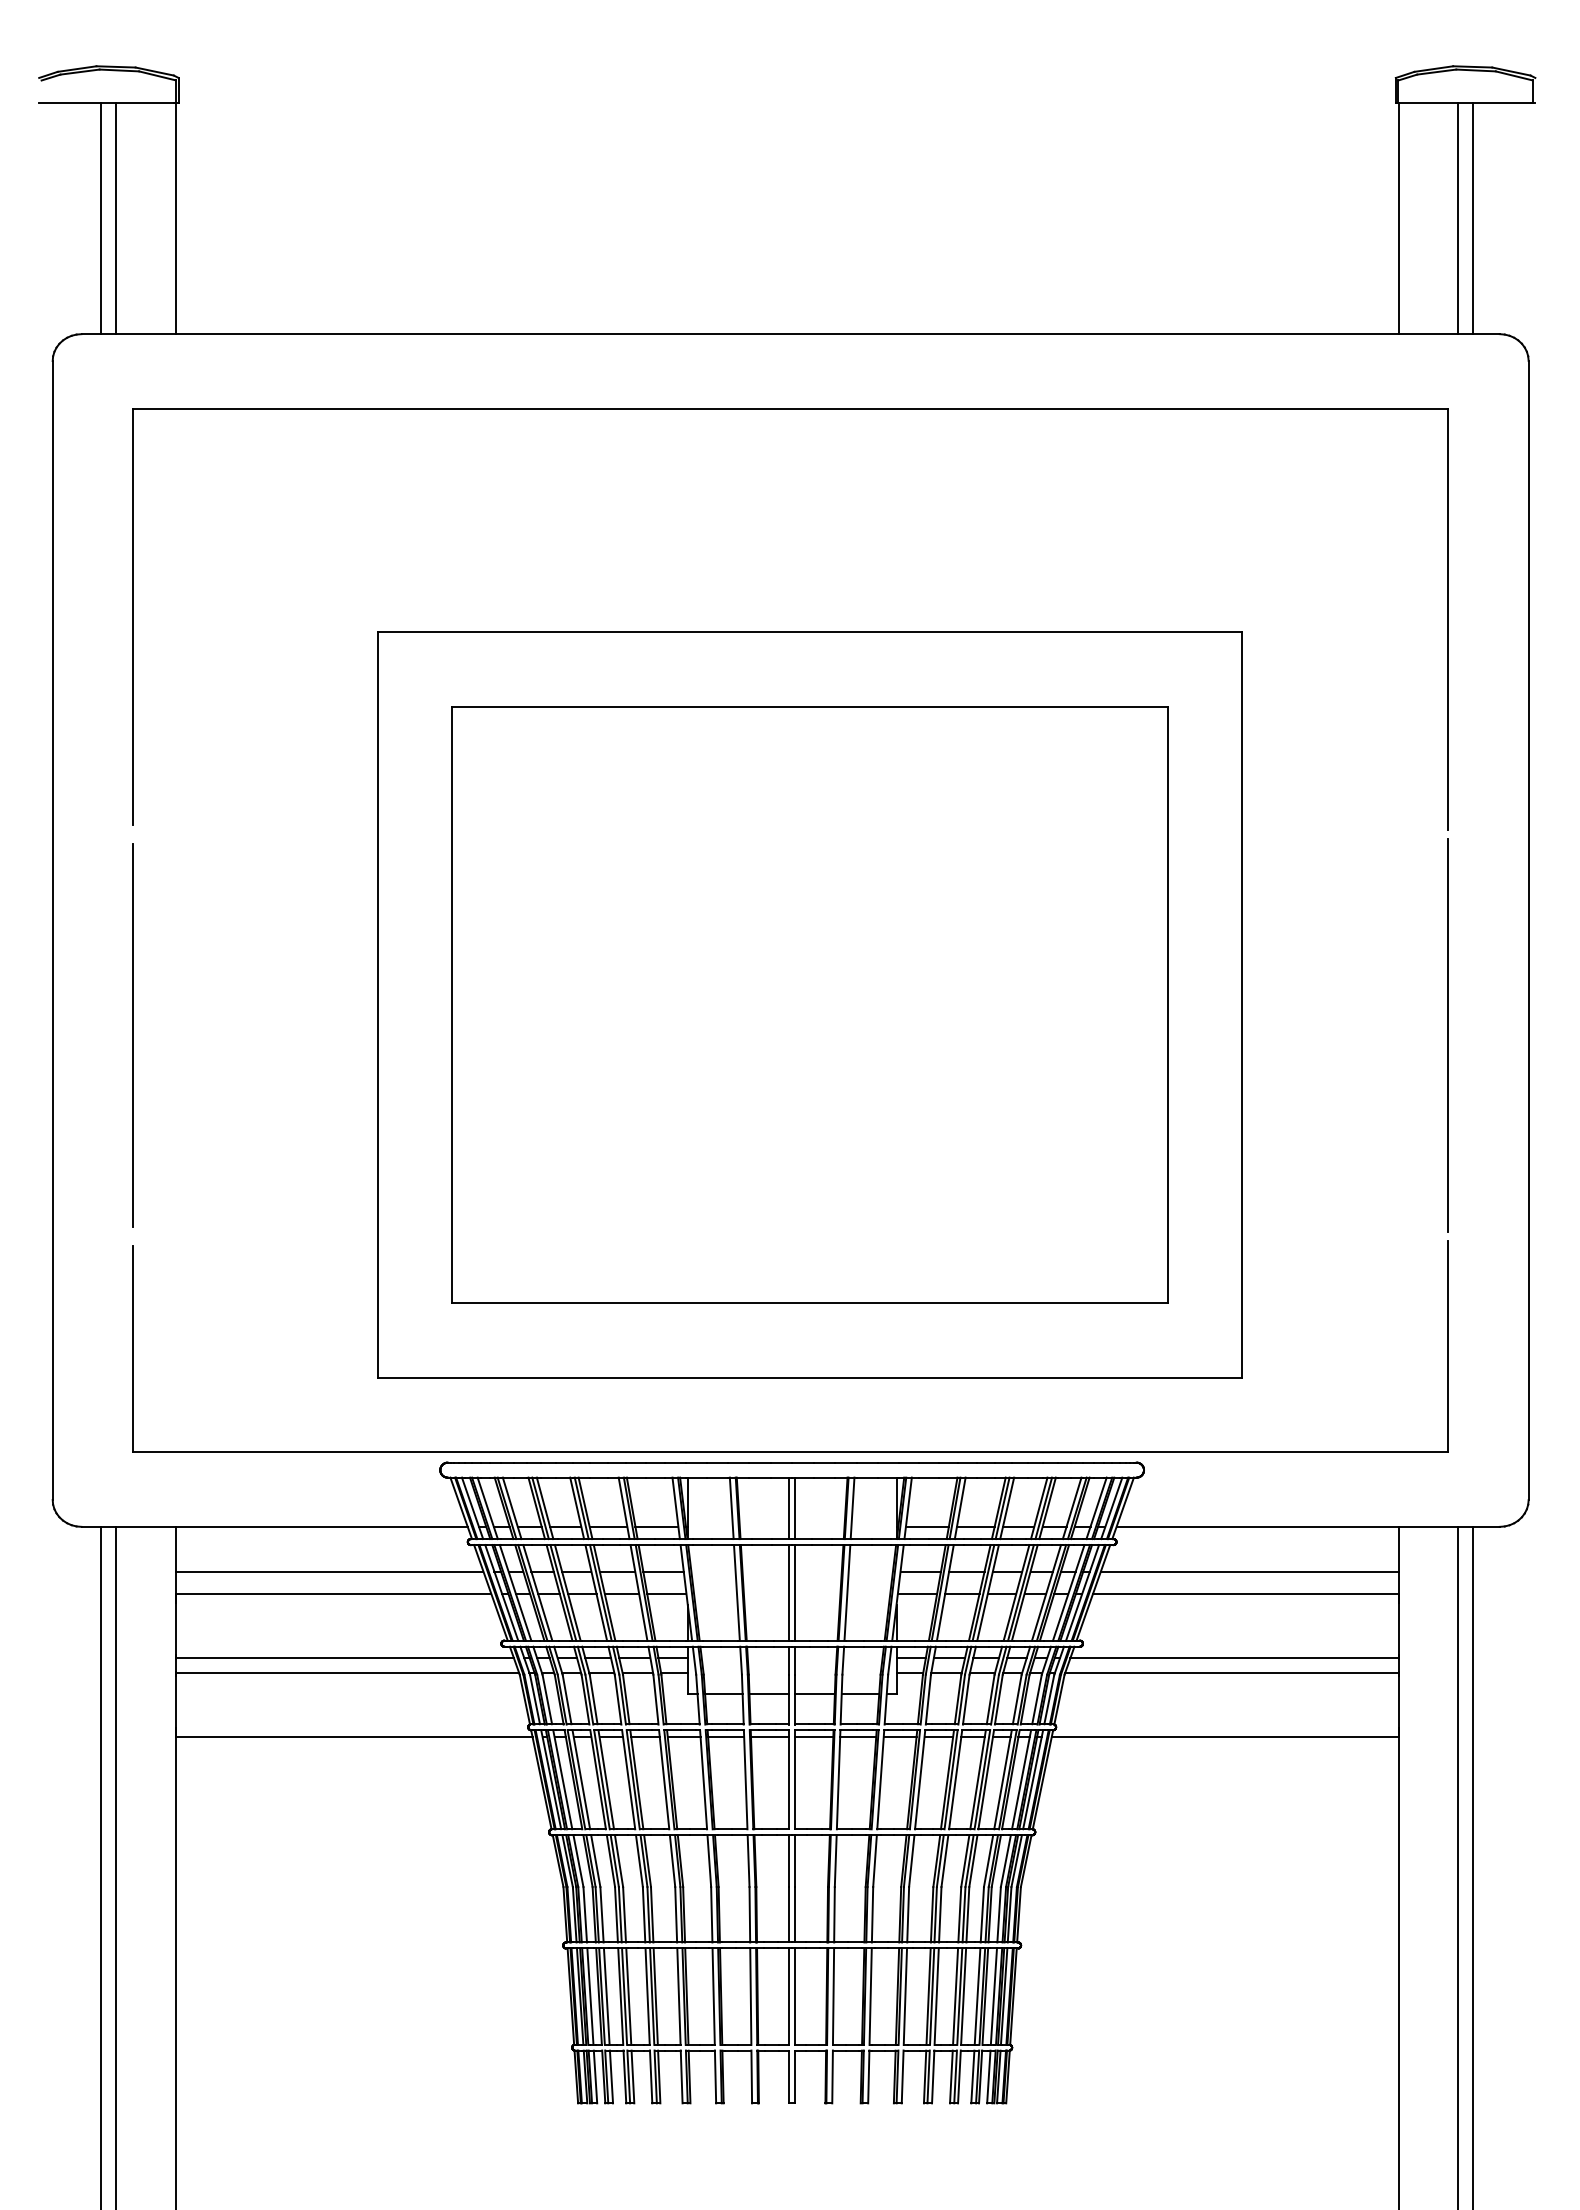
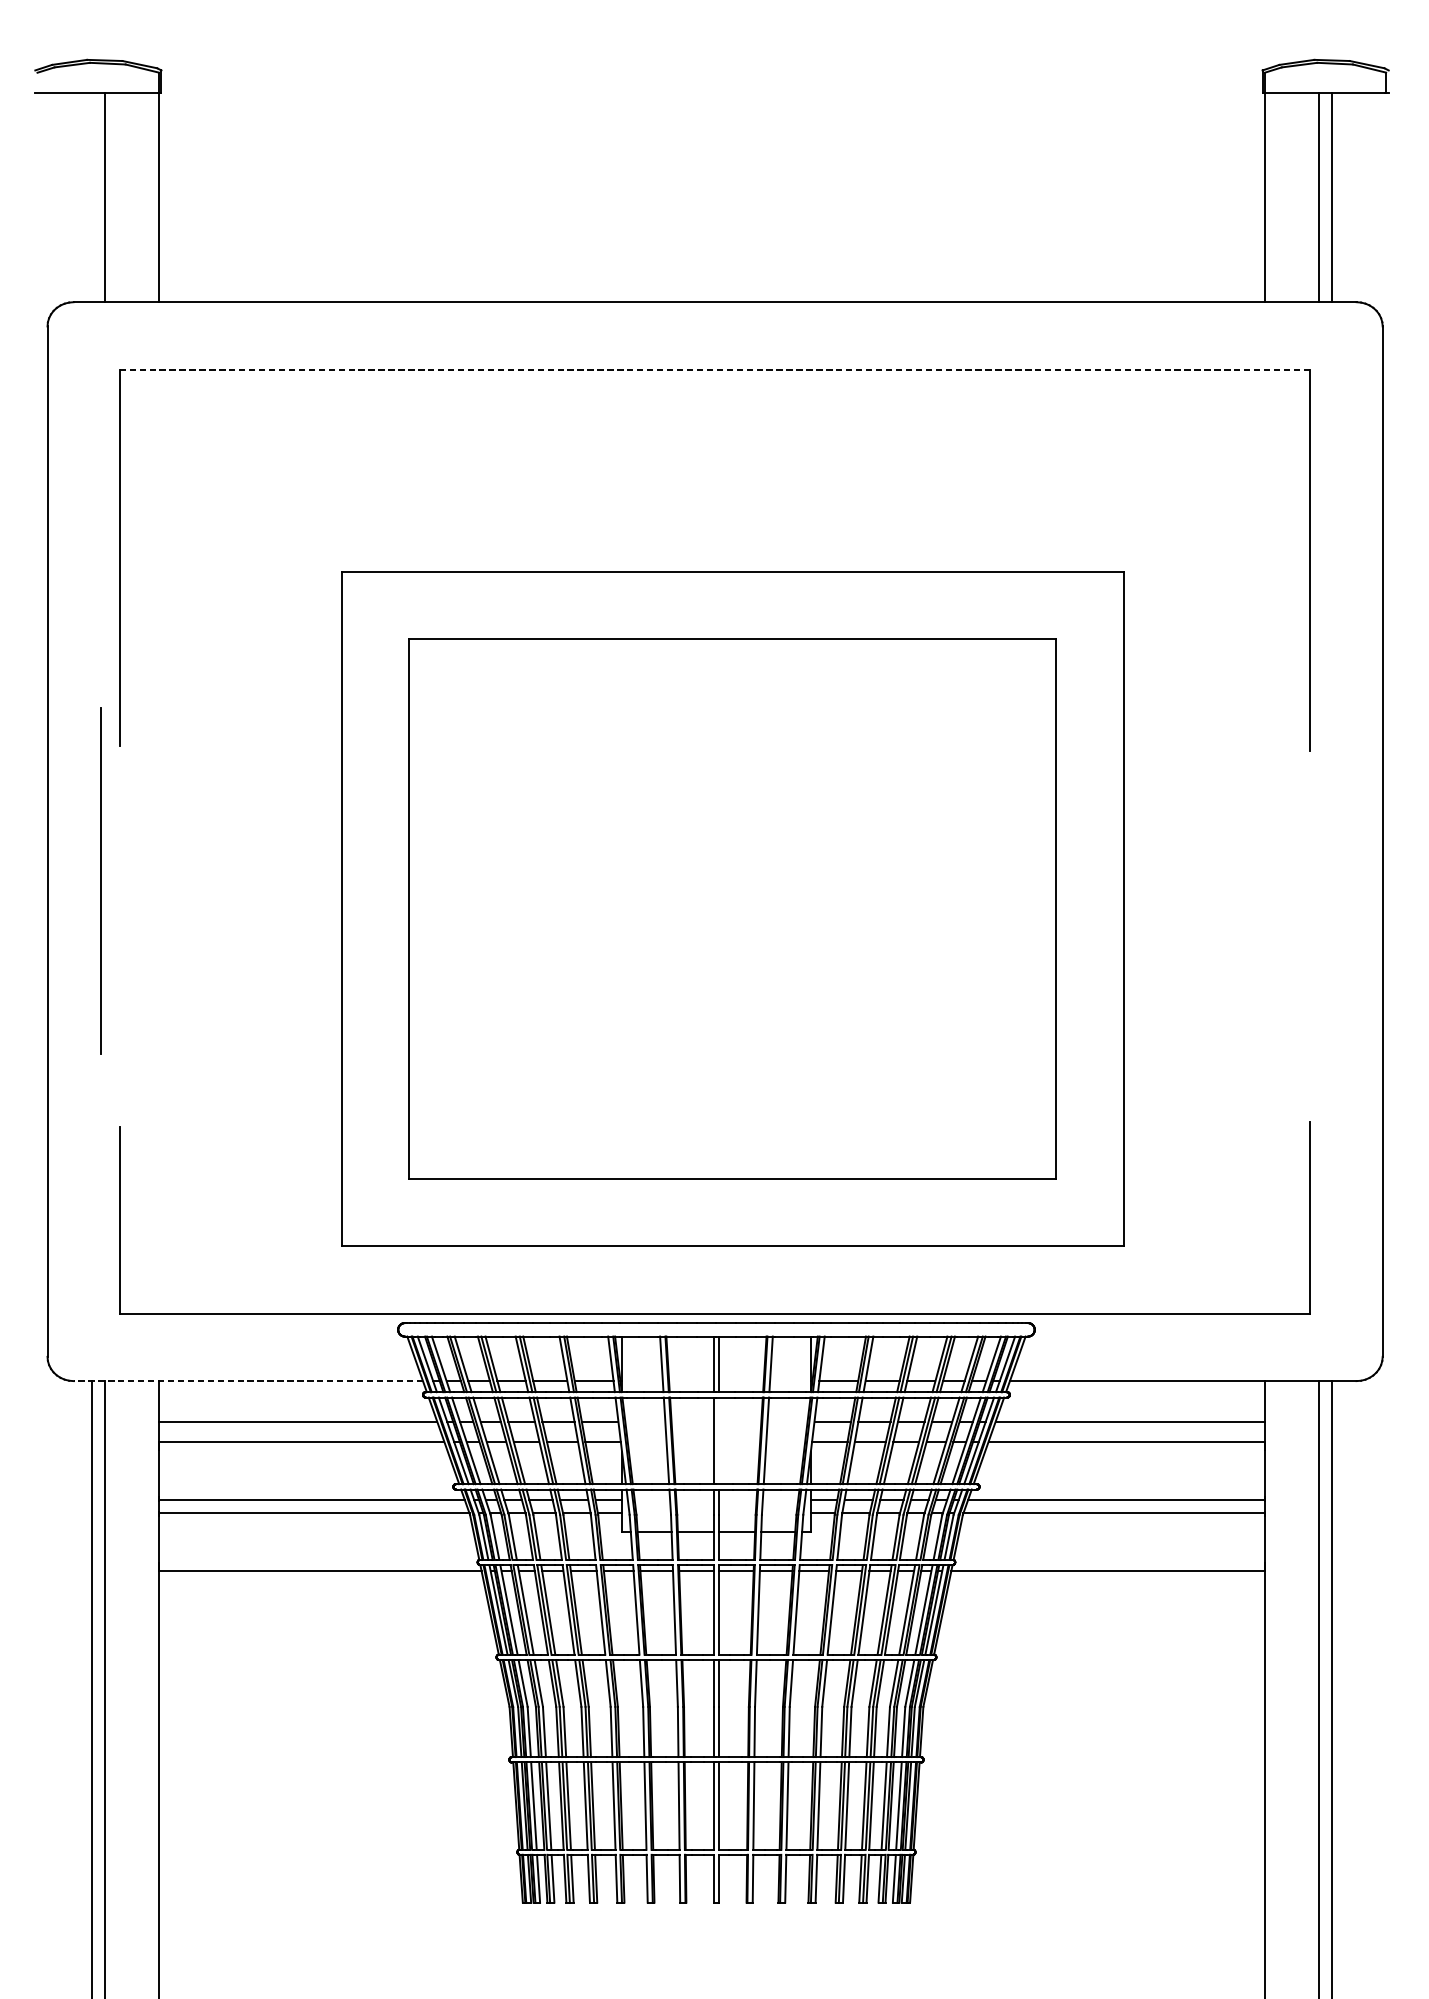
line: (101, 218) -> (91, 197), removed
line: (790, 408) -> (714, 369), solid -> dashed
line: (132, 1035) -> (100, 881), moved
line: (1447, 1035) -> (1309, 936), removed
line: (274, 1526) -> (248, 1380), solid -> dashed
line: (795, 1592) -> (719, 1440), removed

